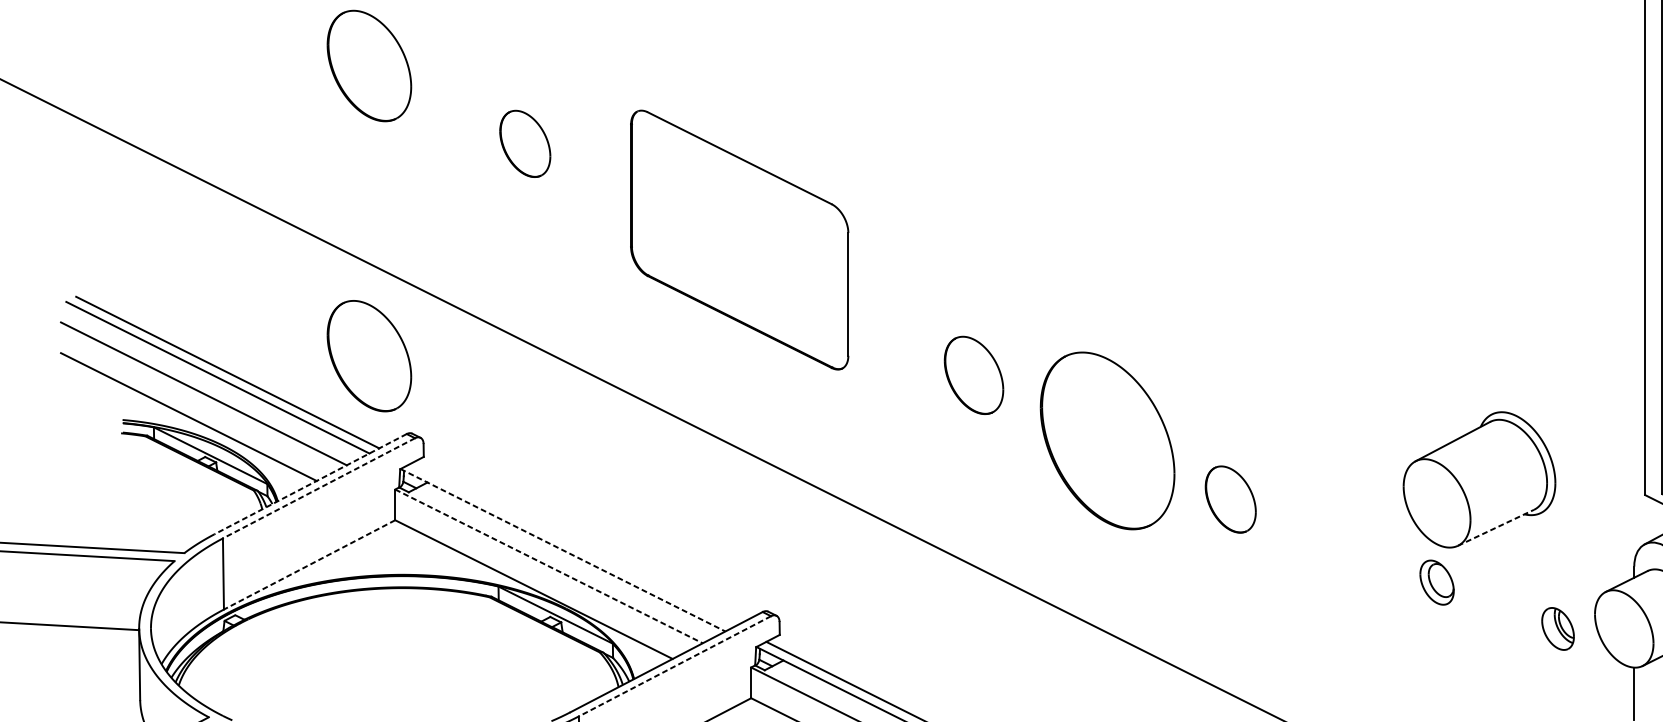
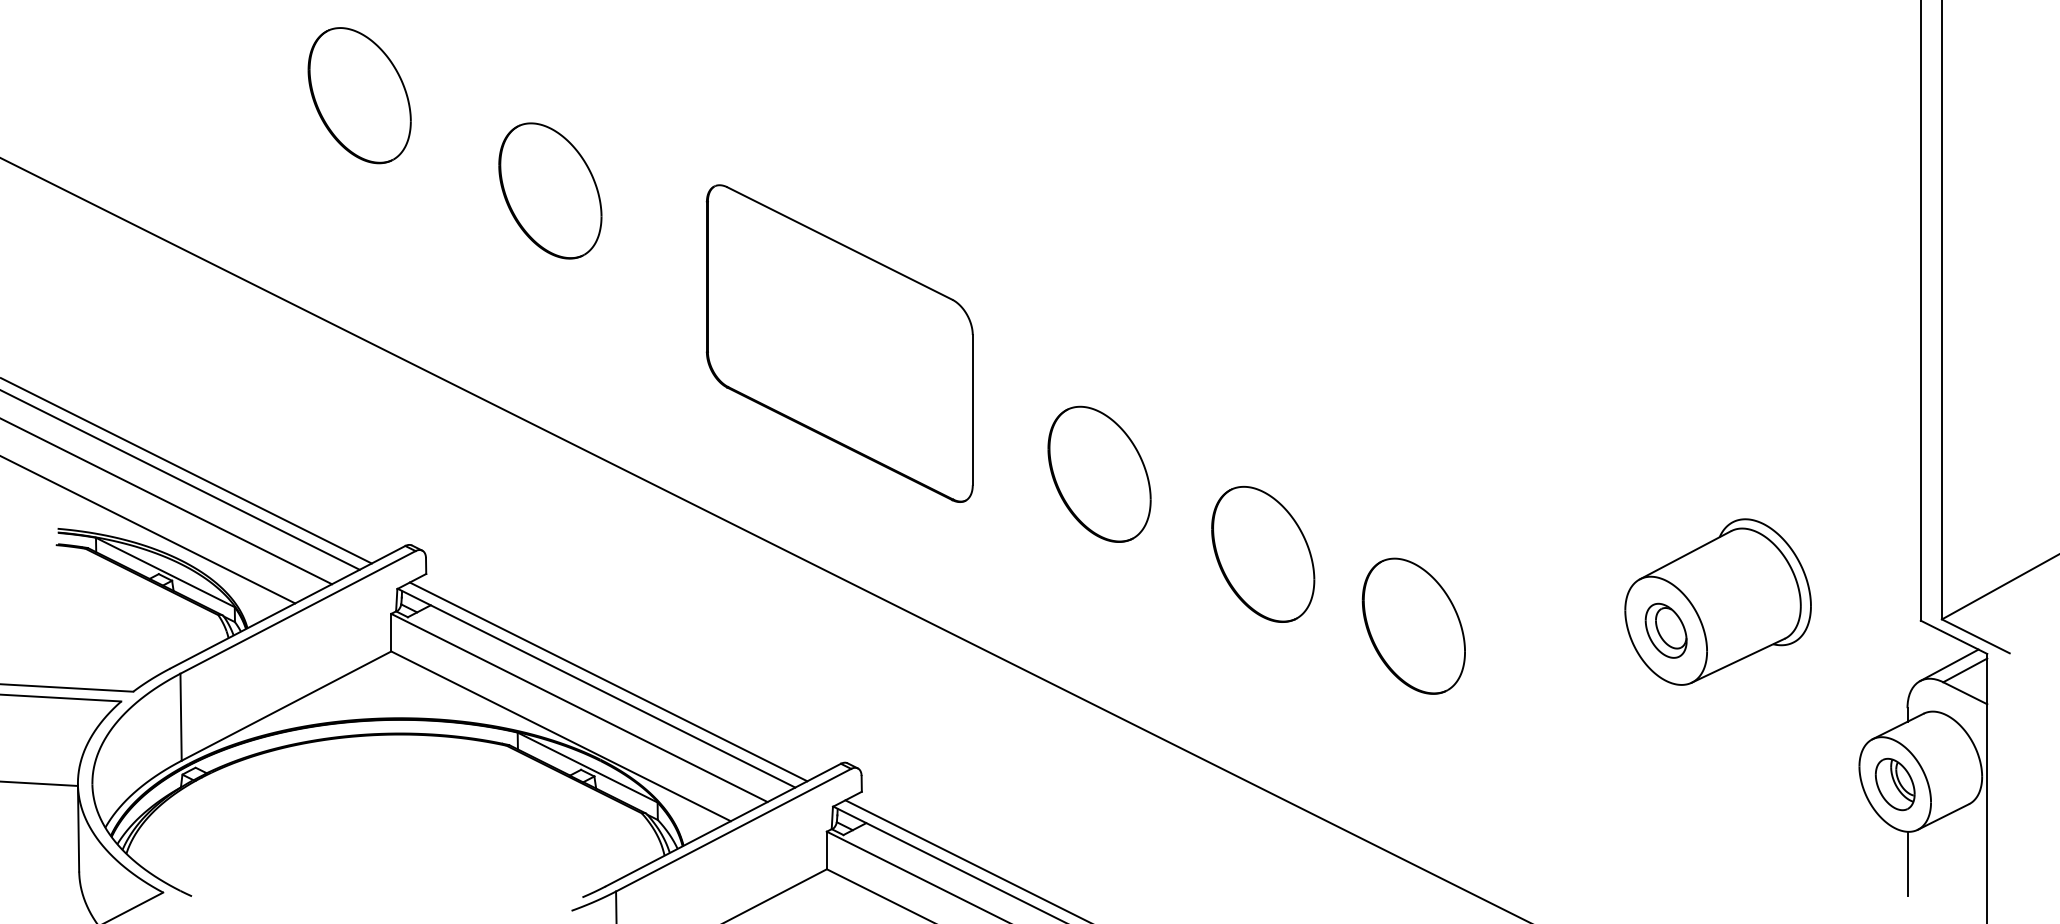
part: (525, 143) -> (550, 190), size x1.67
part: (739, 239) -> (839, 343), moved
part: (369, 356) -> (359, 450), removed
part: (973, 374) -> (1099, 473), size x1.43
part: (1108, 441) -> (1263, 554), size x0.62
line: (310, 484) -> (287, 607), dashed -> solid
line: (319, 488) -> (298, 612), dashed -> solid
part: (1230, 499) -> (1413, 625), size x1.67
line: (1496, 527) -> (1738, 660), dashed -> solid
line: (572, 544) -> (608, 681), added
line: (563, 550) -> (597, 688), dashed -> solid
line: (309, 565) -> (286, 706), dashed -> solid
line: (549, 566) -> (579, 708), dashed -> solid
part: (1436, 582) -> (1665, 630), moved
part: (1557, 628) -> (1894, 784), moved
line: (674, 666) -> (733, 830), dashed -> solid

